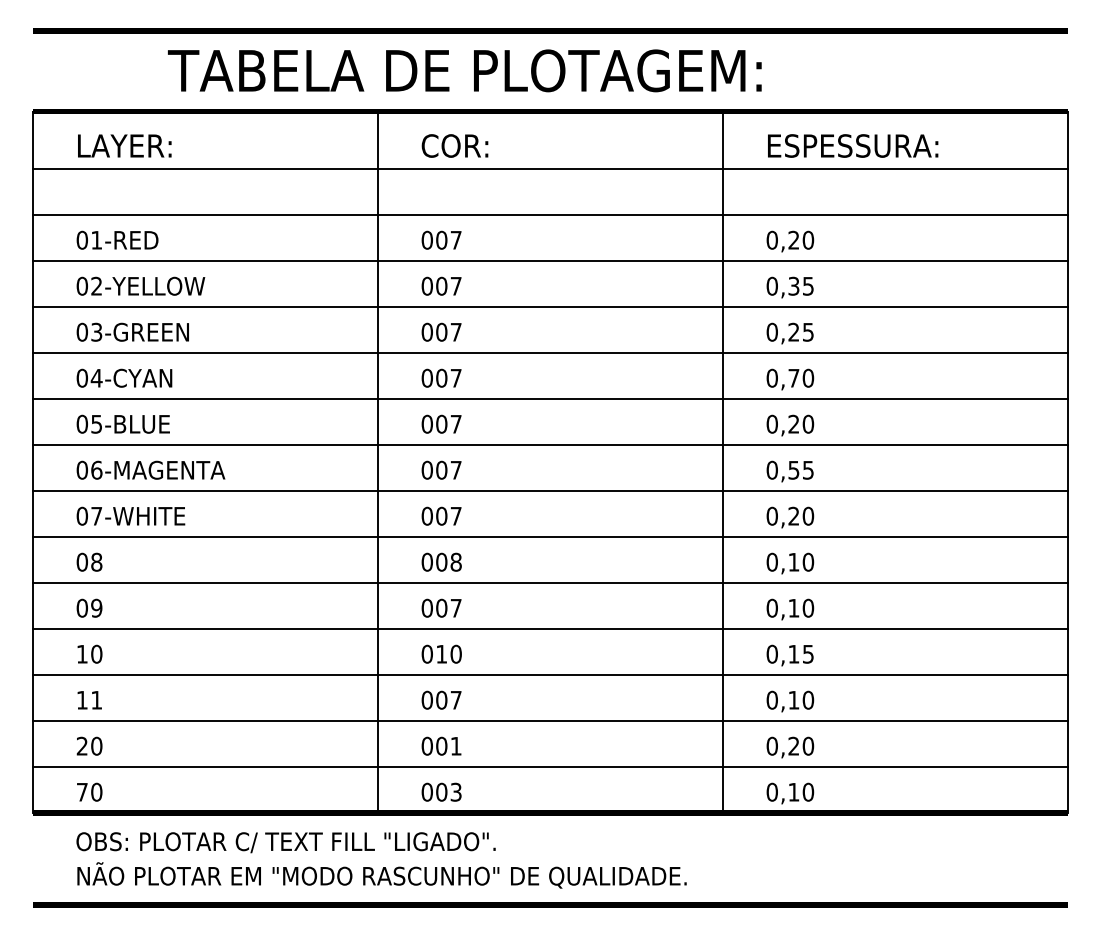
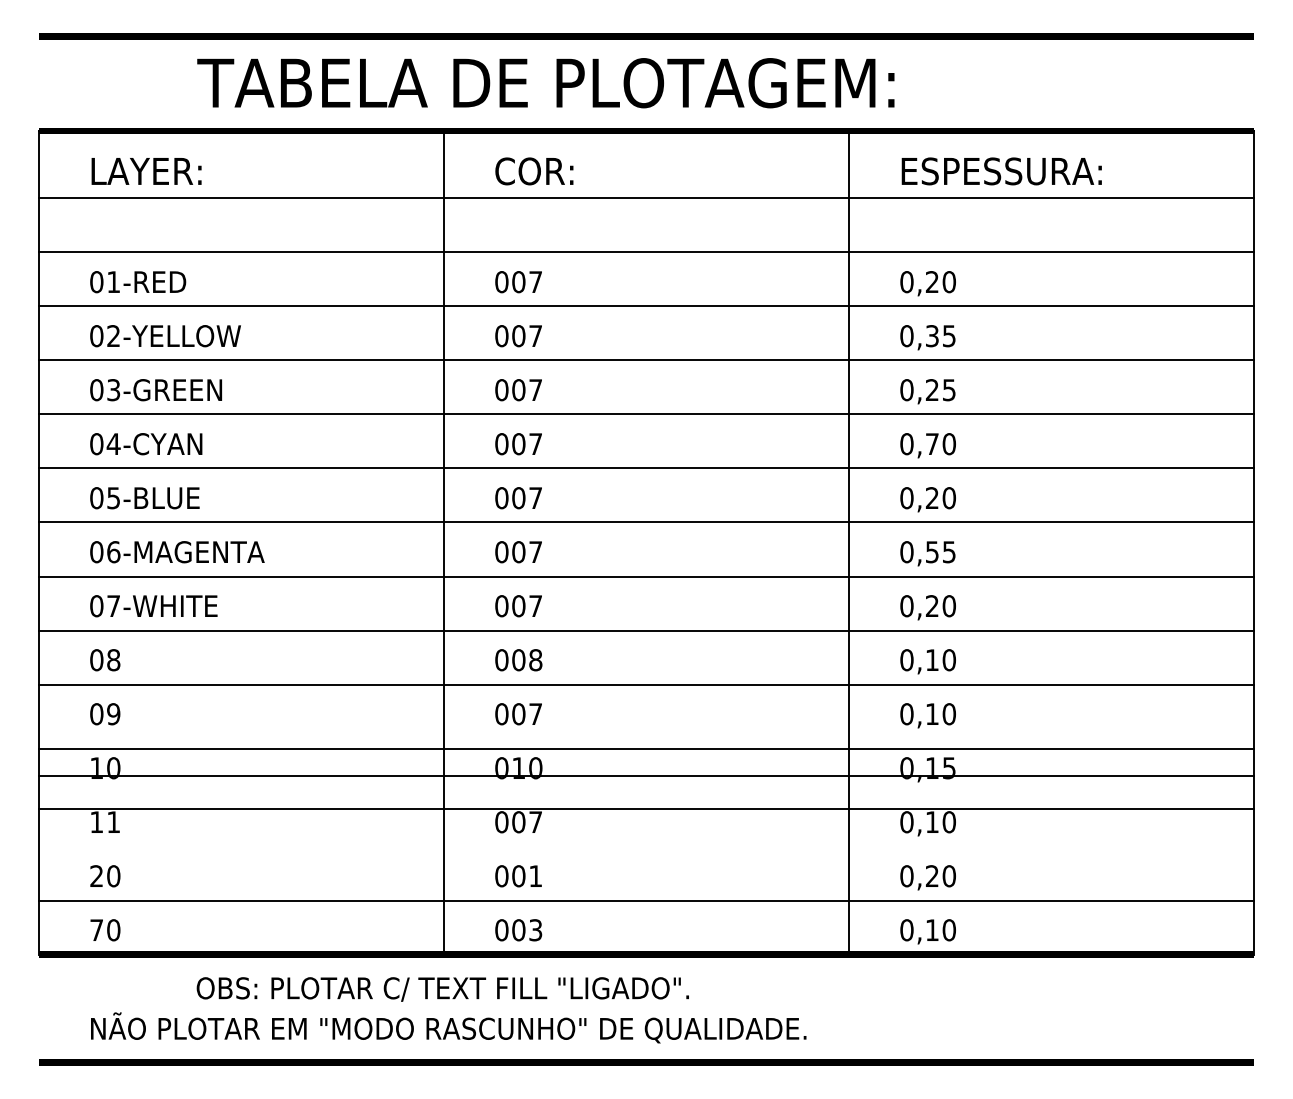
line: (550, 628) -> (646, 775), moved
line: (550, 674) -> (646, 748), moved
line: (550, 720) -> (646, 808), moved
text: (285, 842) -> (442, 989), moved

